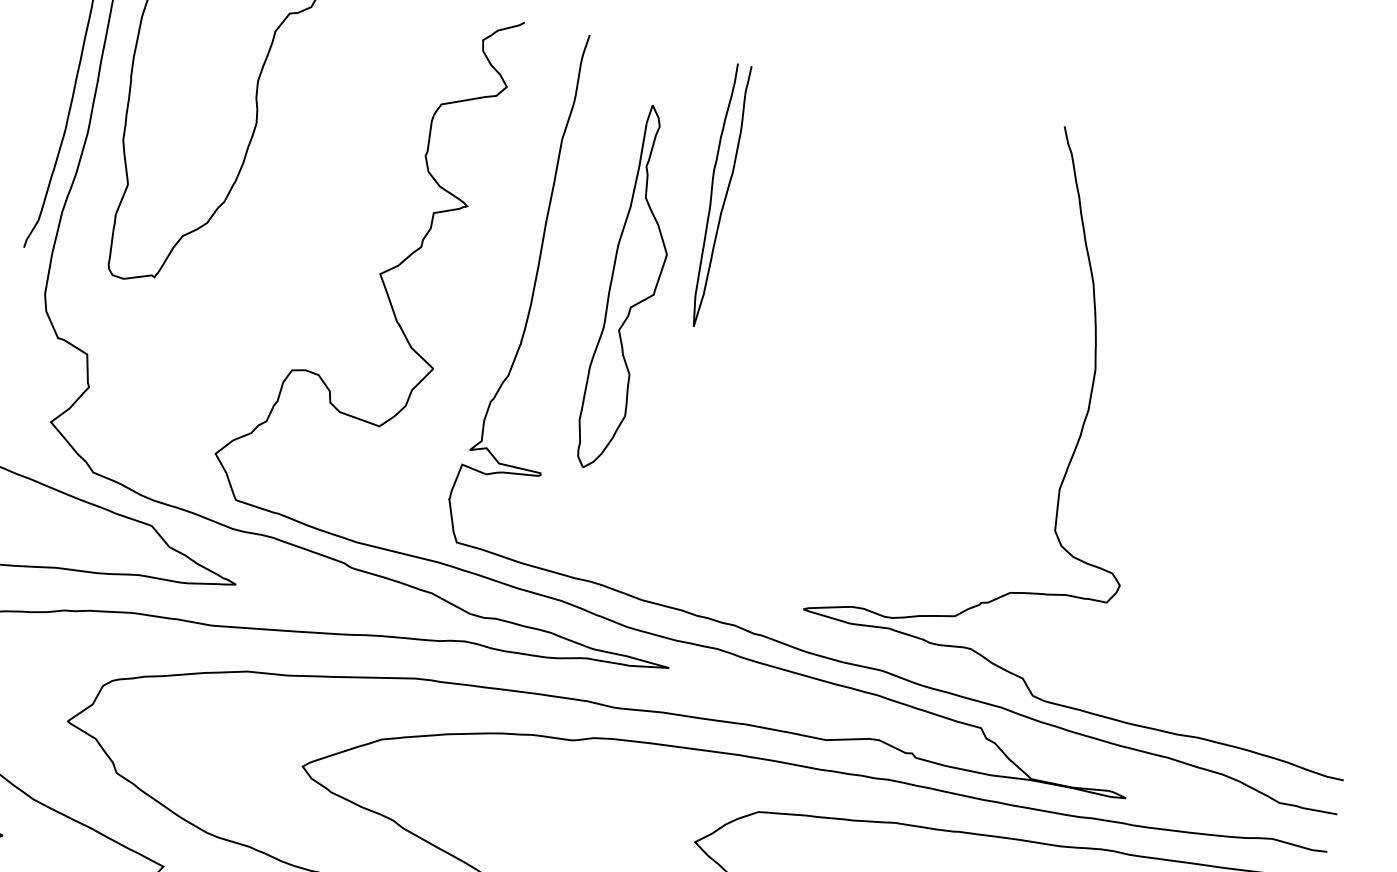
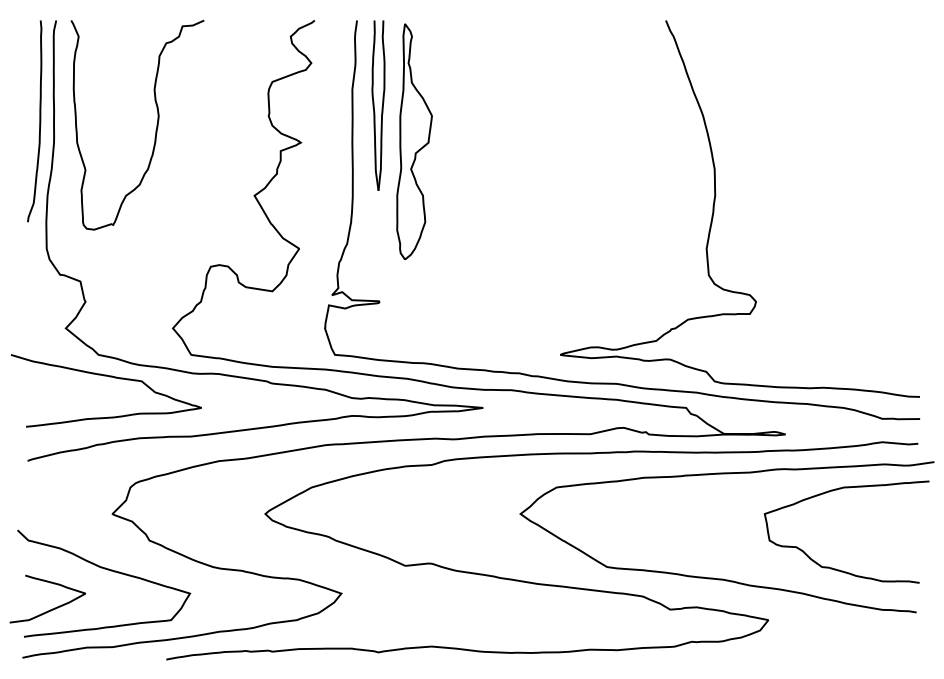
part: (718, 195) -> (378, 105), moved
part: (632, 288) -> (414, 141), moved

